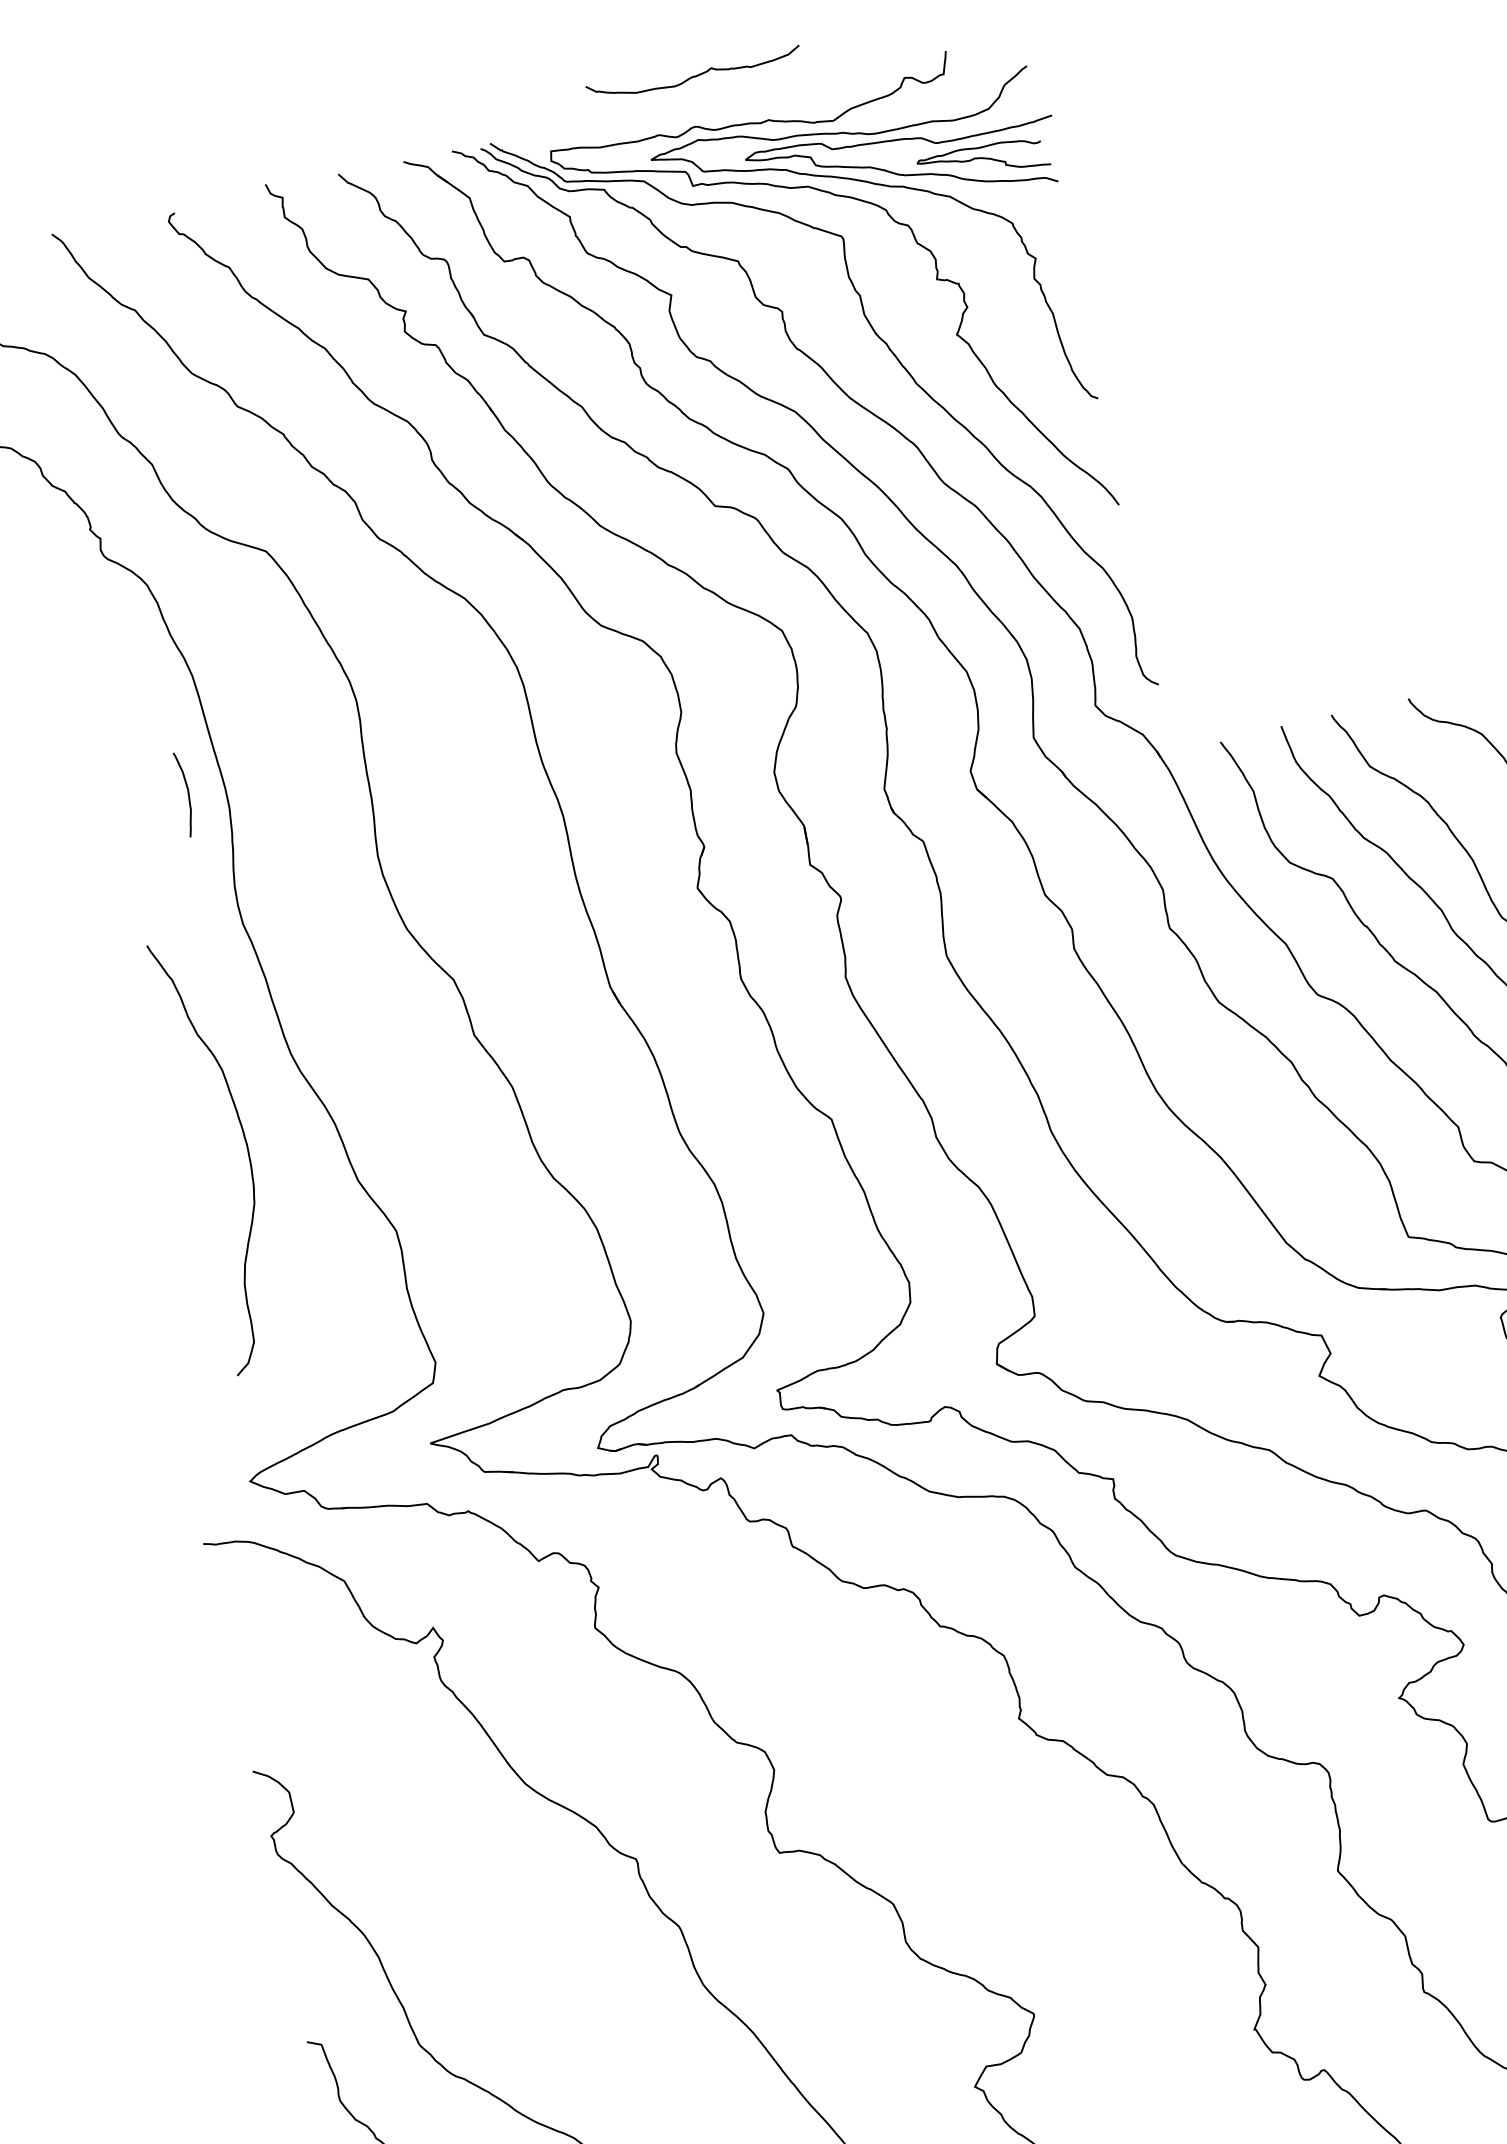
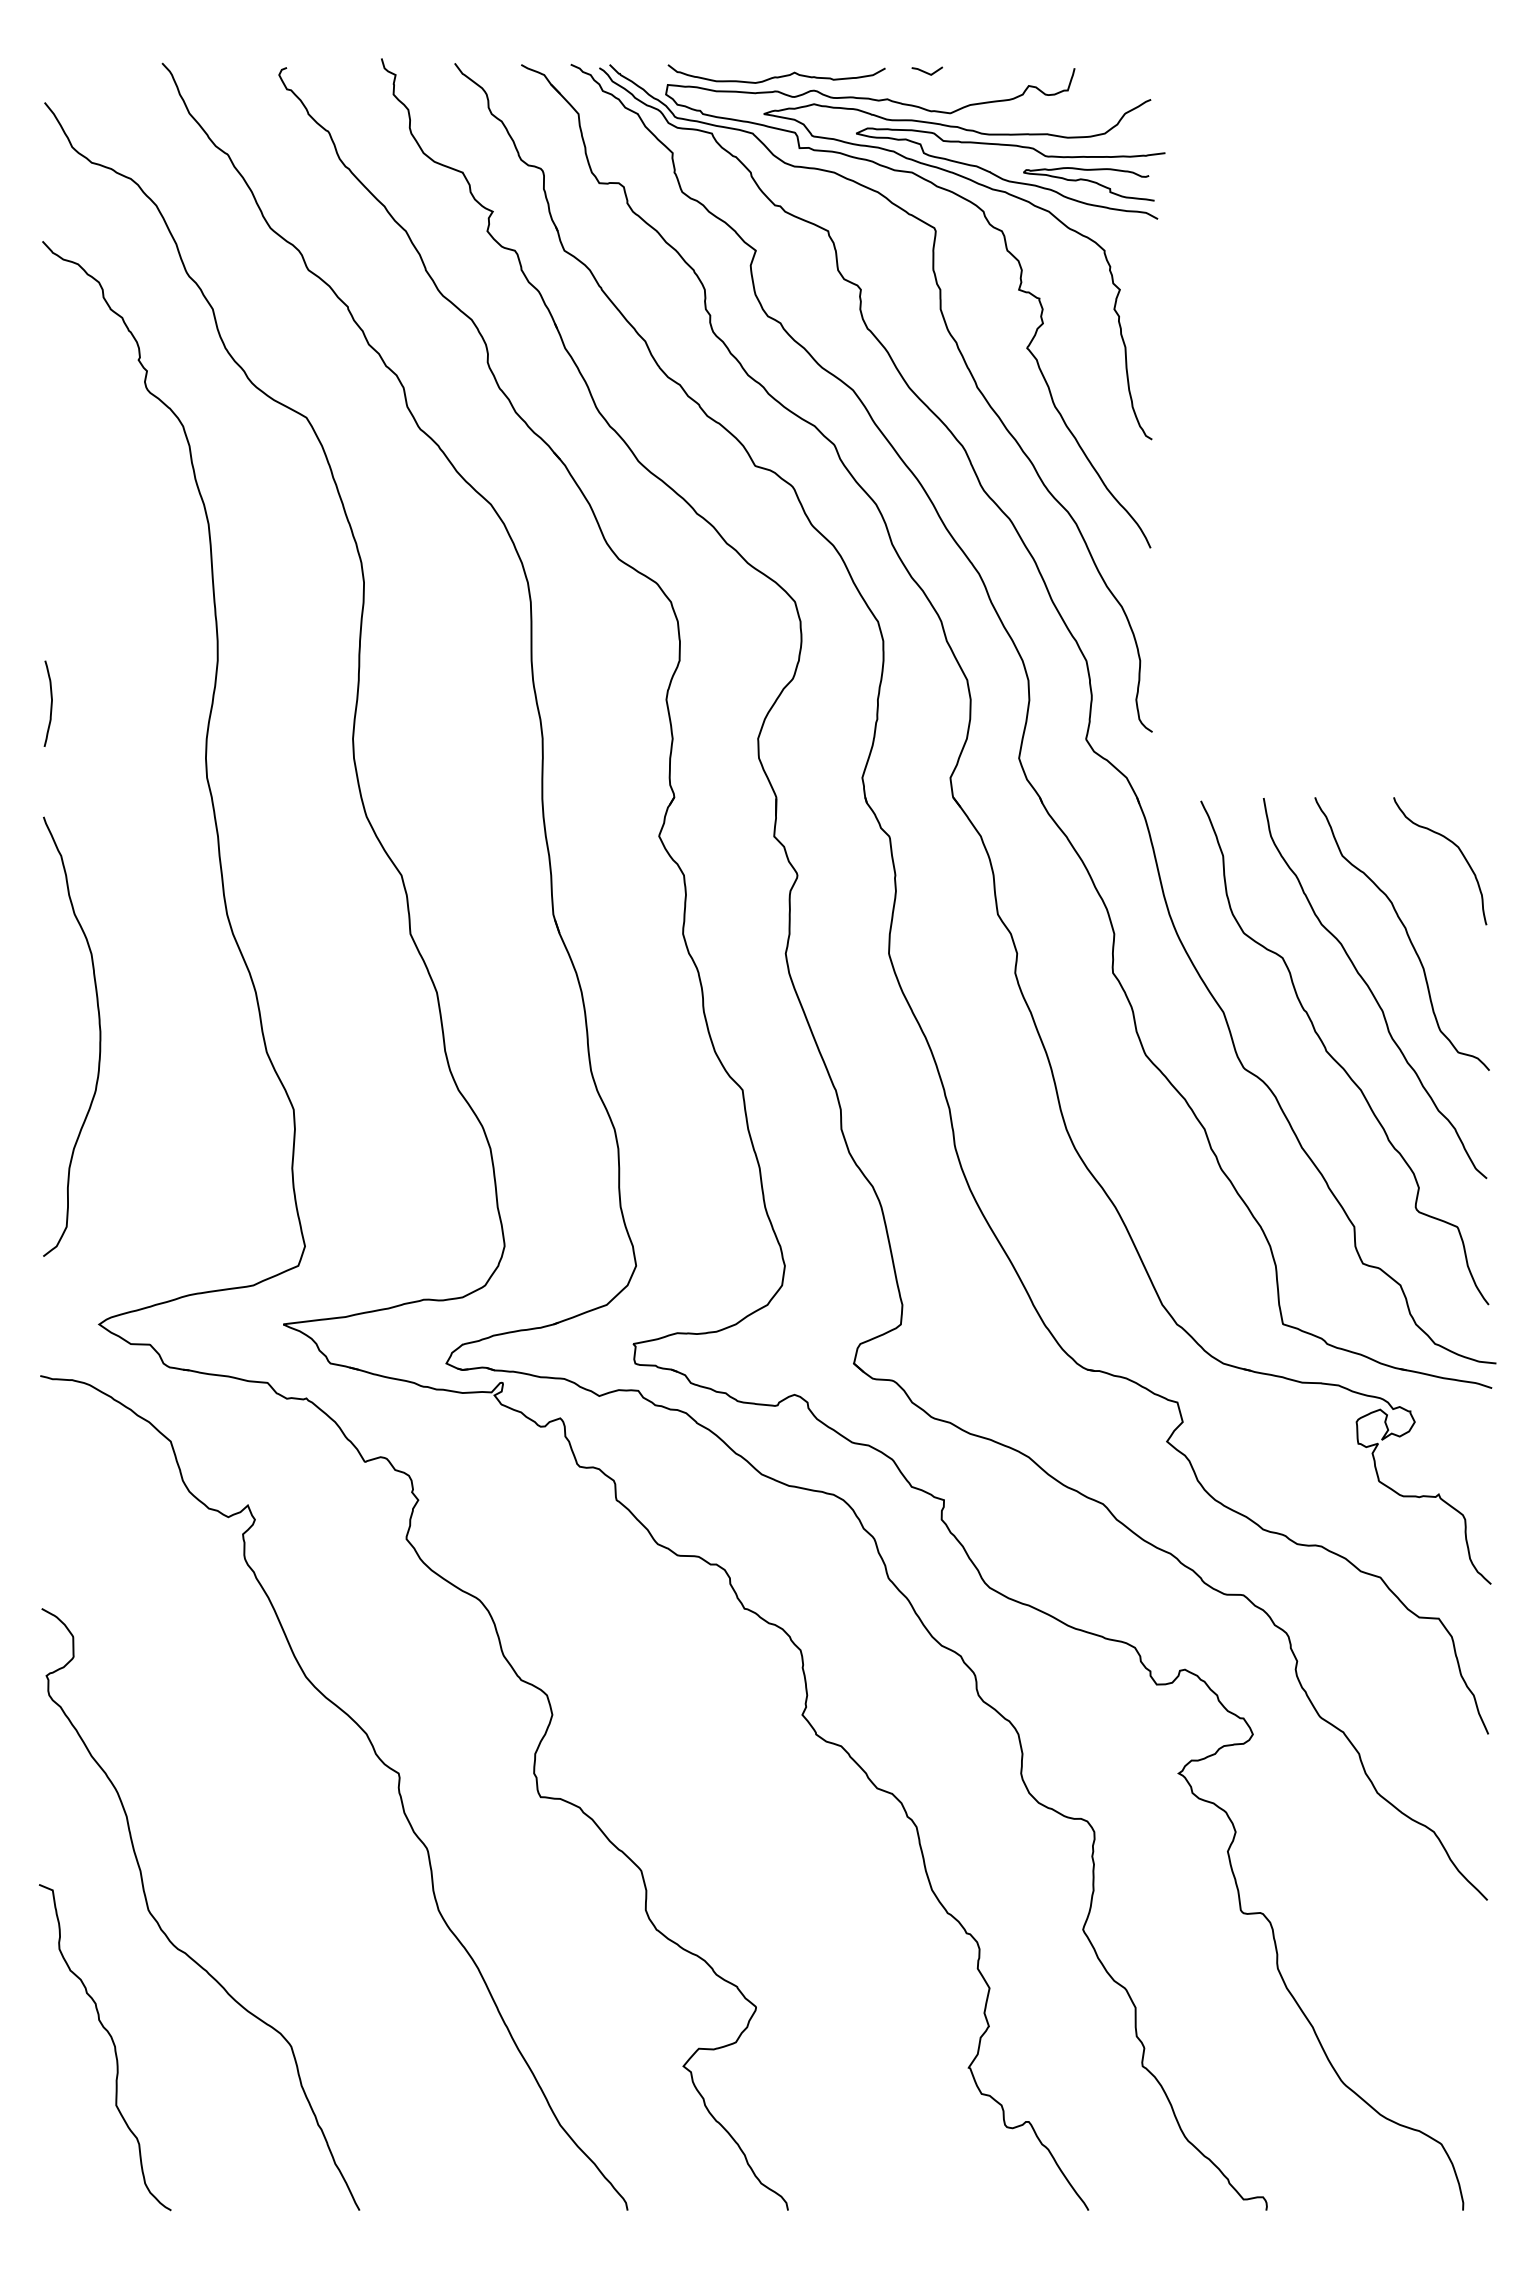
curve: (694, 75) -> (776, 76), moved
curve: (801, 84) -> (926, 71), added
curve: (187, 793) -> (50, 703), moved
curve: (246, 1149) -> (99, 1036), moved

